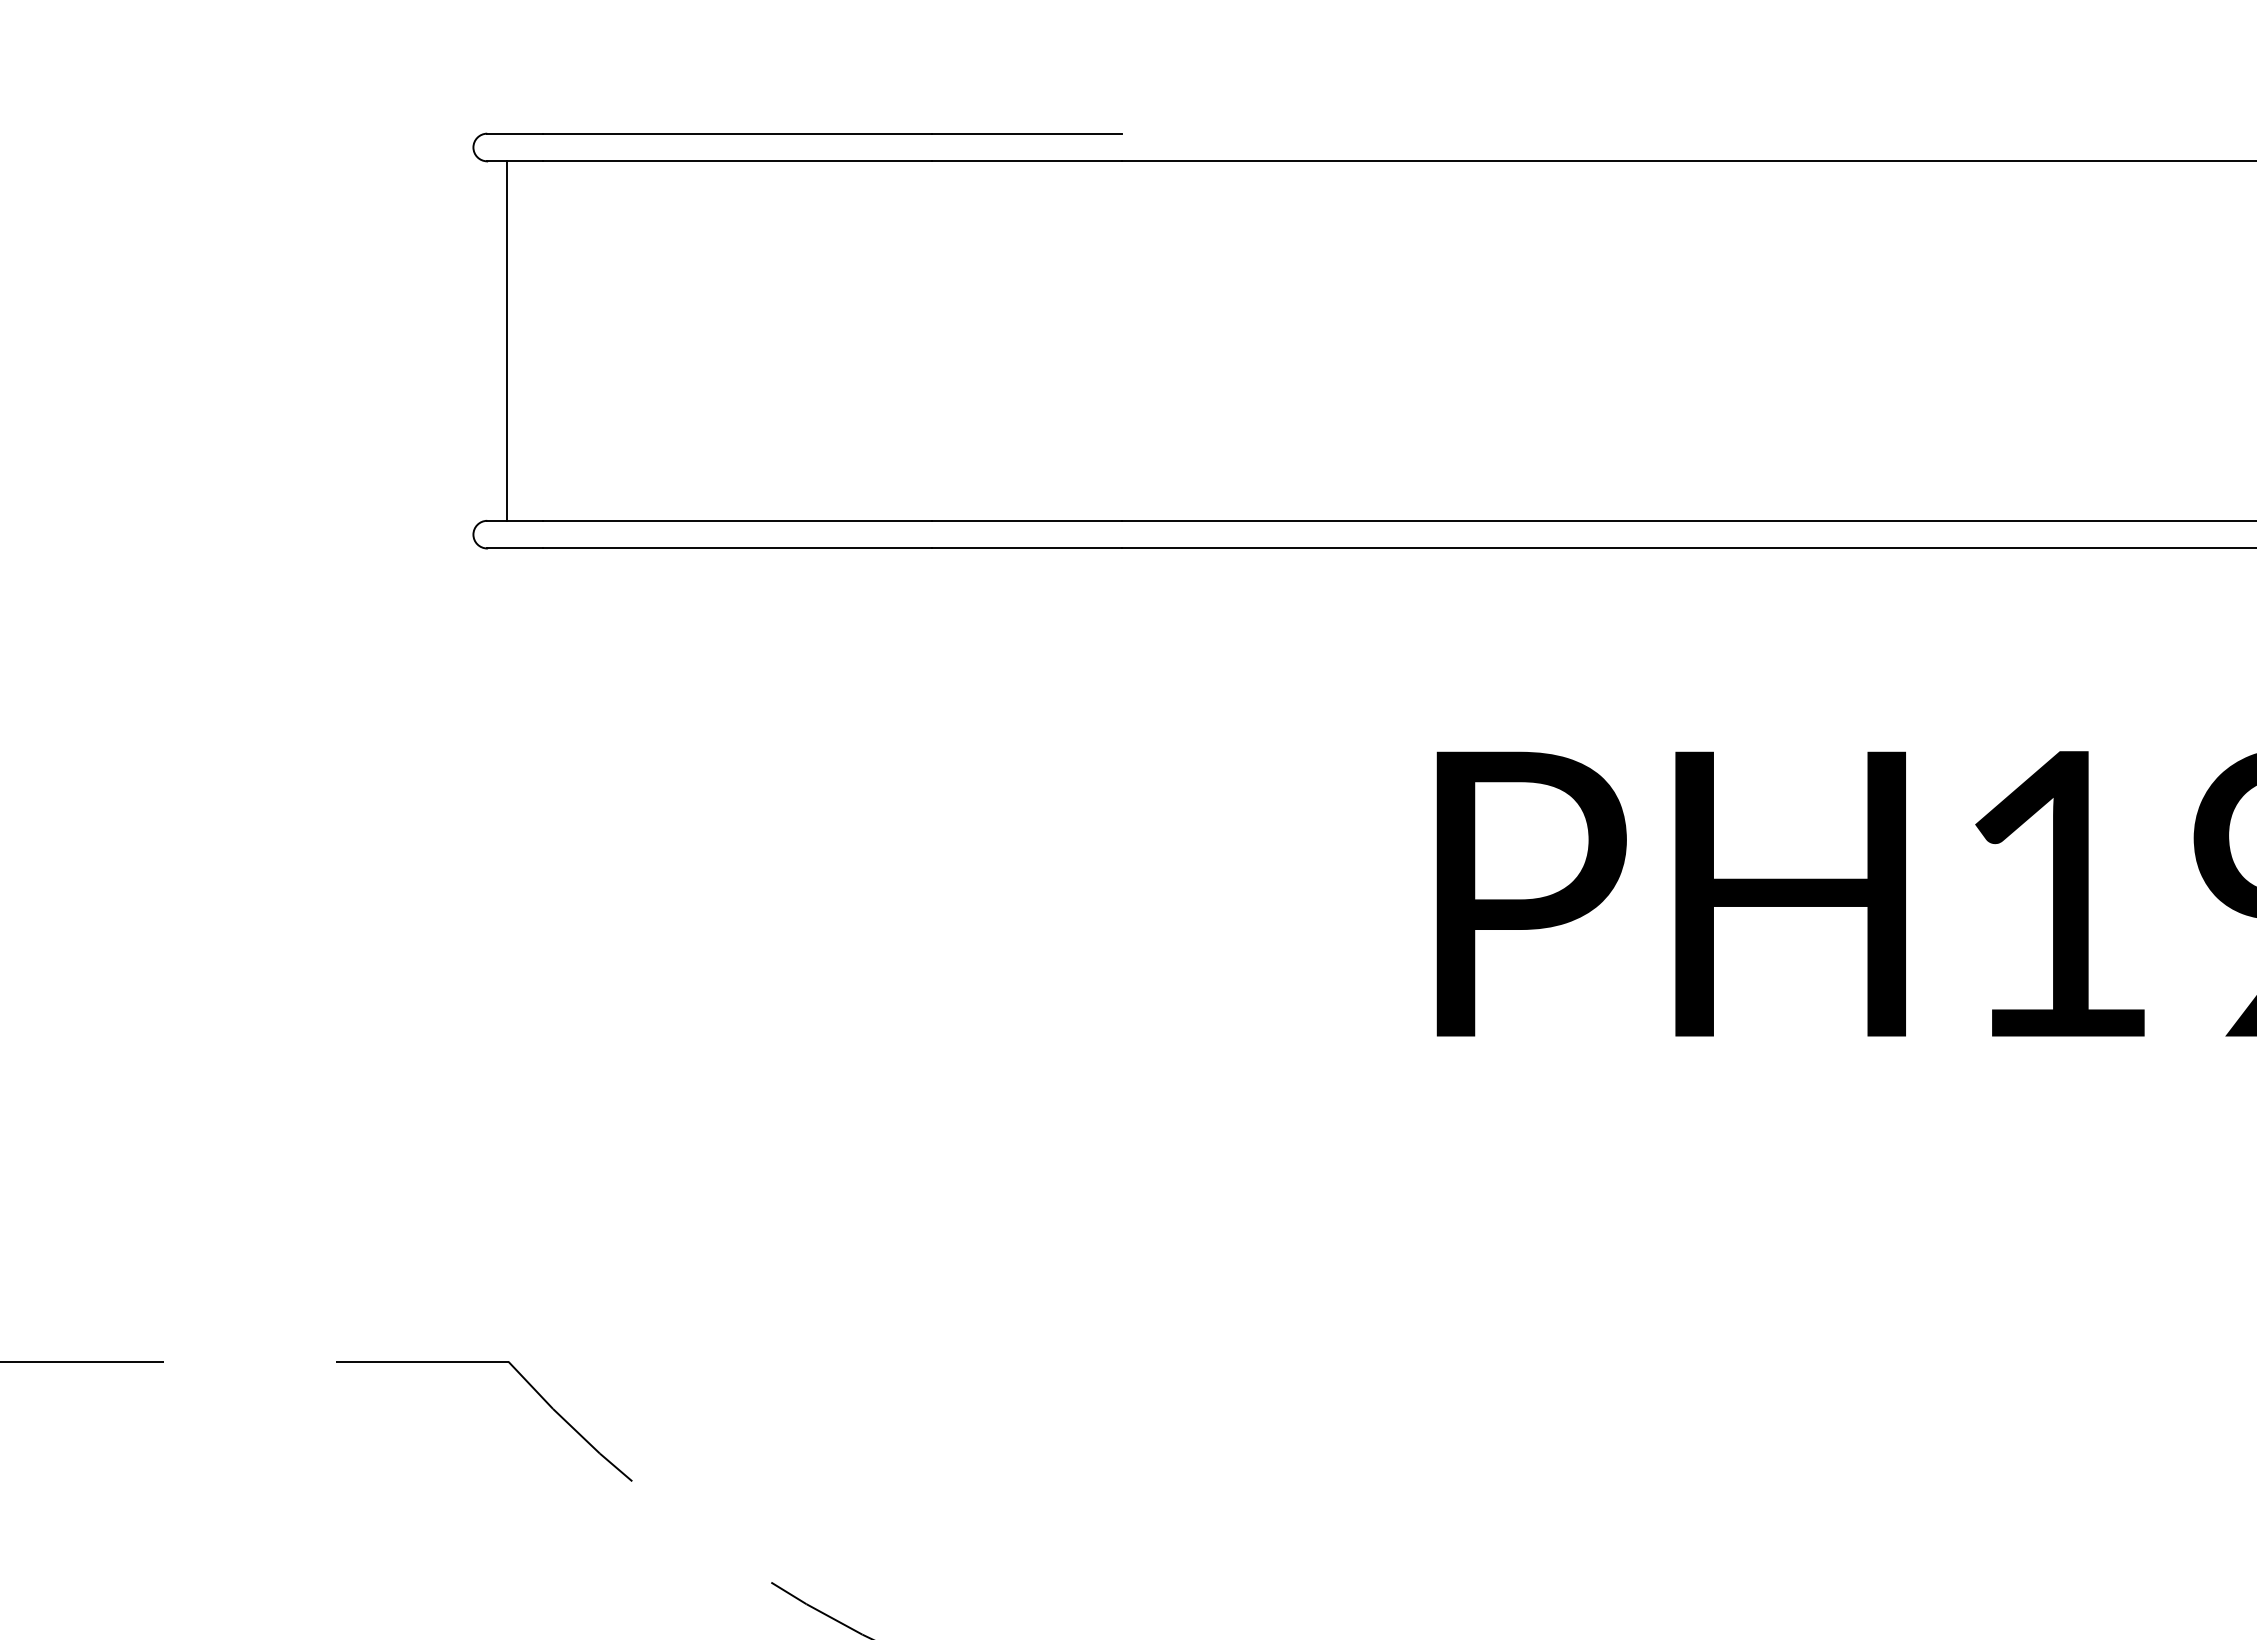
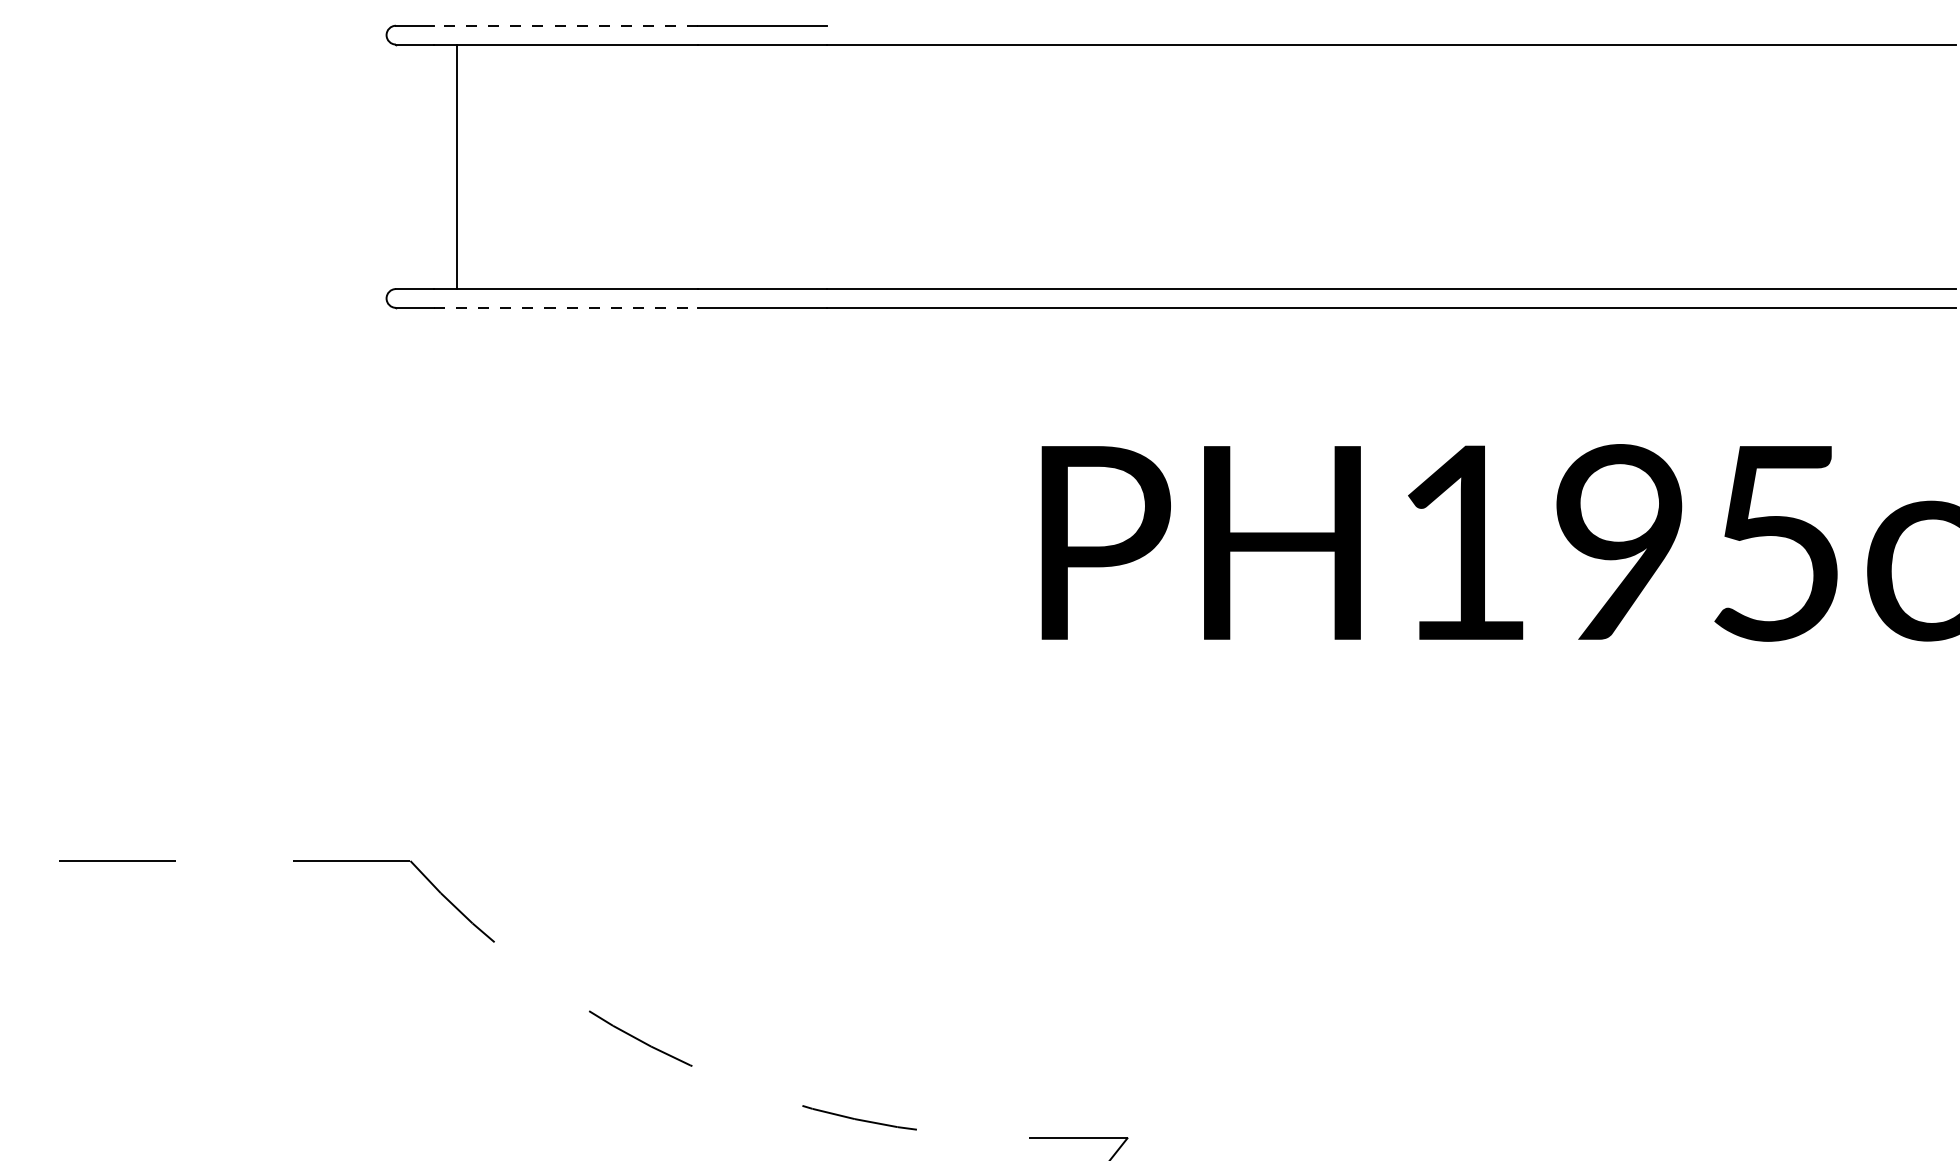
line: (736, 133) -> (565, 25), solid -> dashed
line: (507, 340) -> (457, 166), moved
line: (737, 547) -> (566, 307), solid -> dashed

